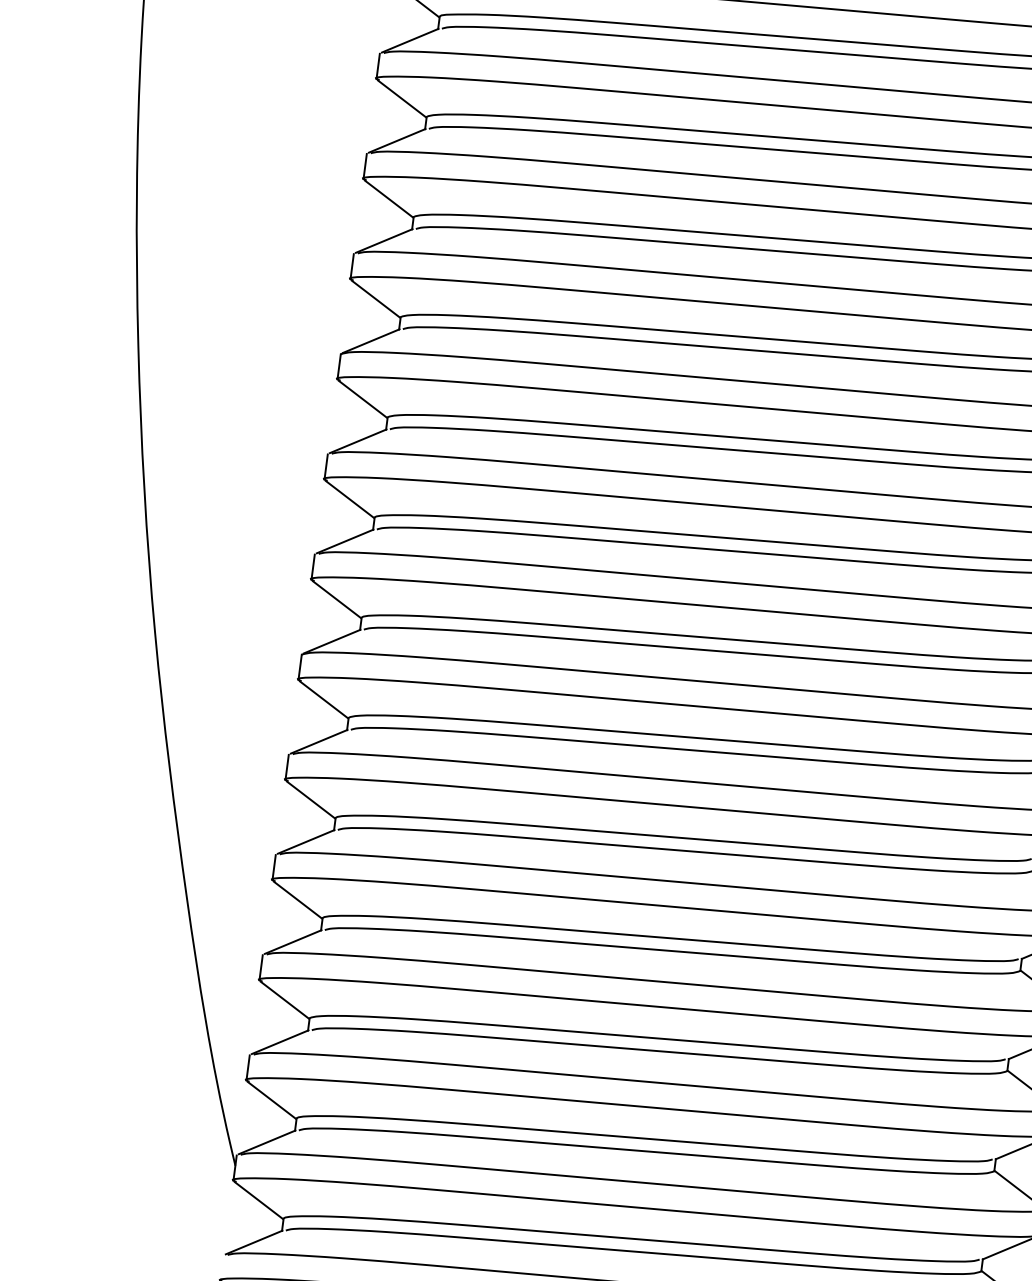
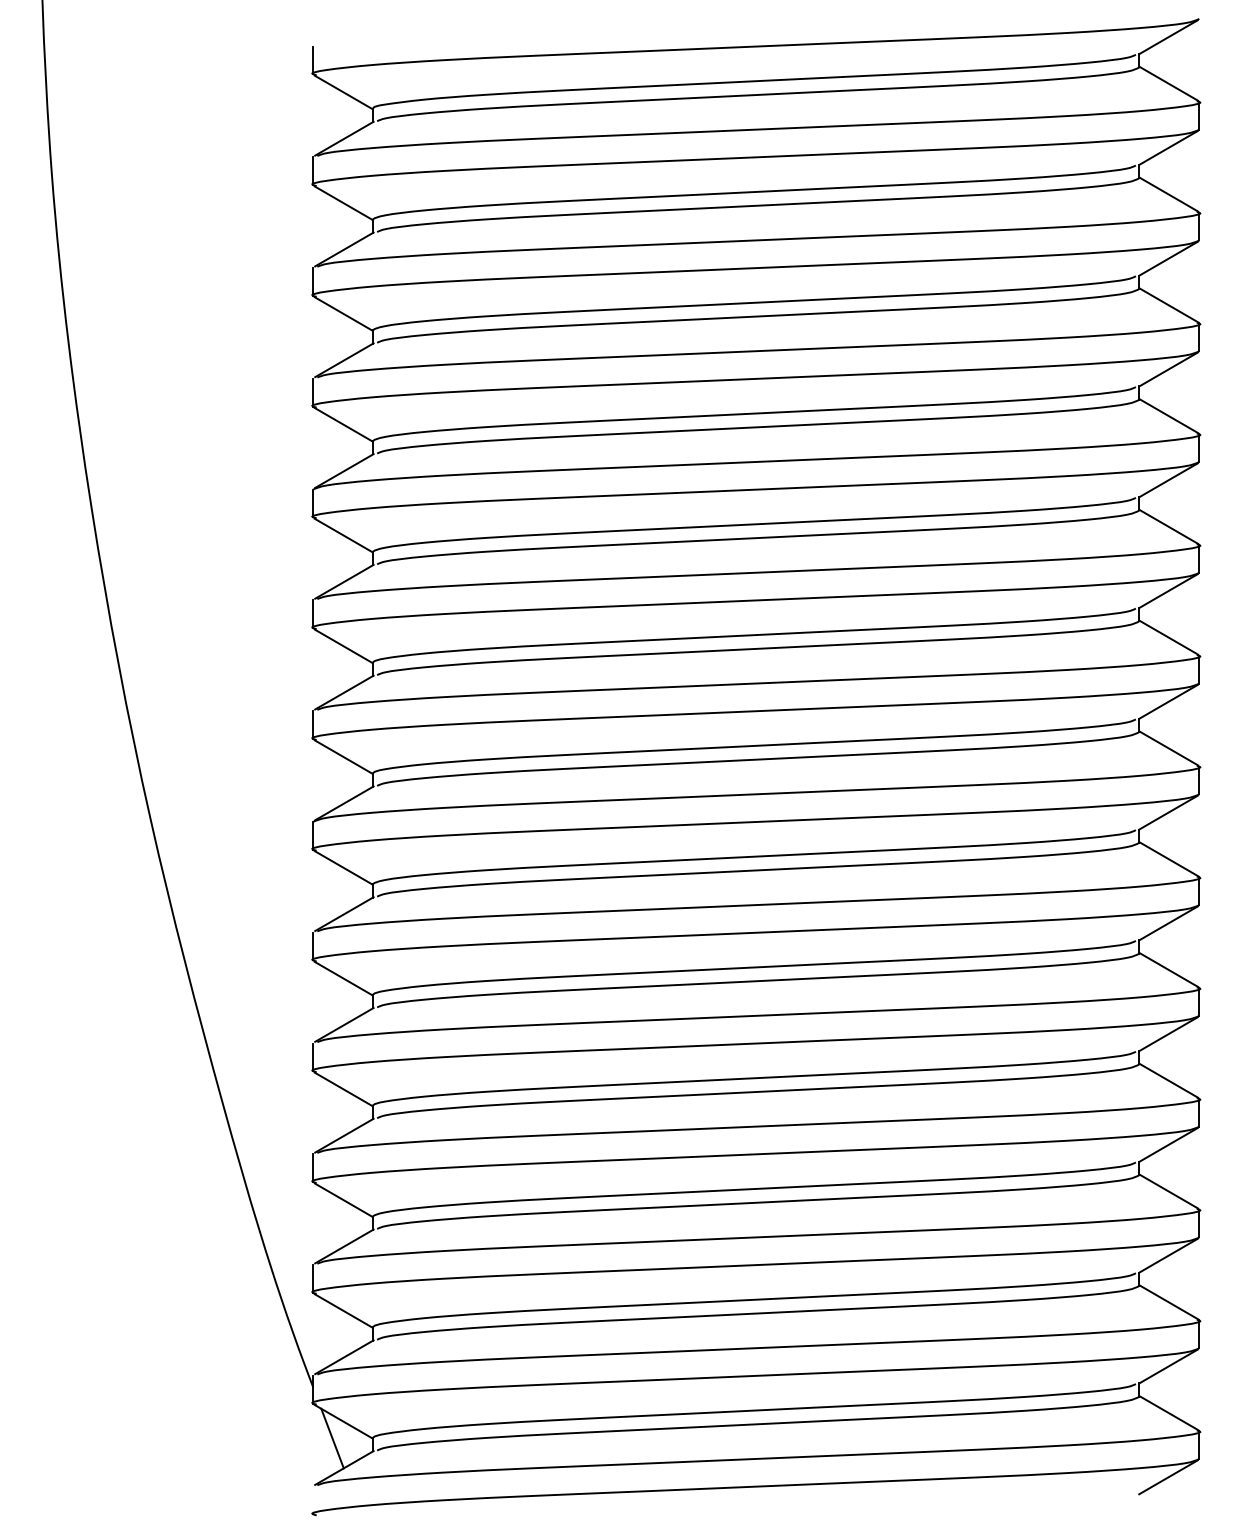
line: (246, 1214) -> (332, 1438), added

